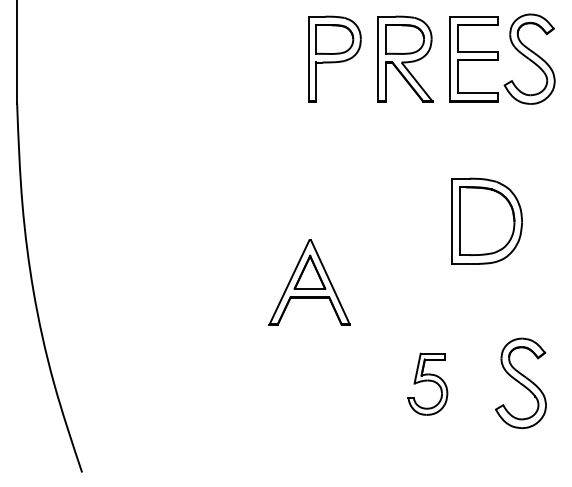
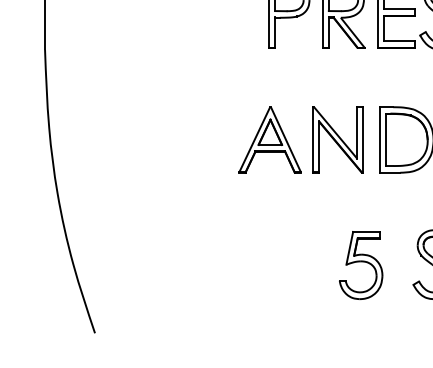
part: (397, 221) -> (337, 140), added
part: (309, 282) -> (269, 140), moved
part: (427, 383) -> (360, 264), size x1.43

